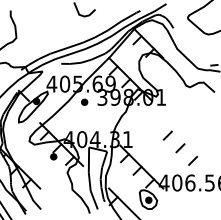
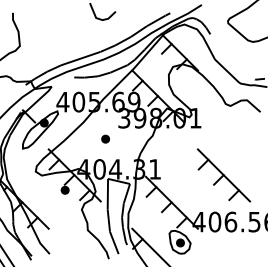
part: (84, 101) -> (105, 138), moved
line: (184, 144) -> (223, 175), added

